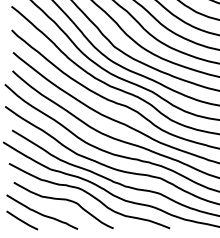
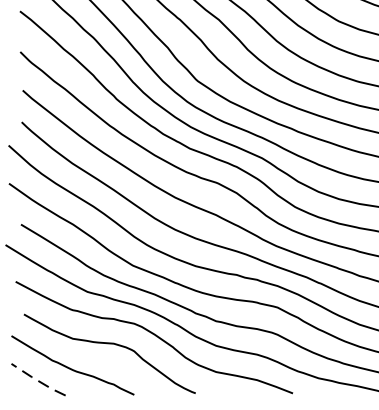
line: (21, 220) -> (37, 379), solid -> dashed

